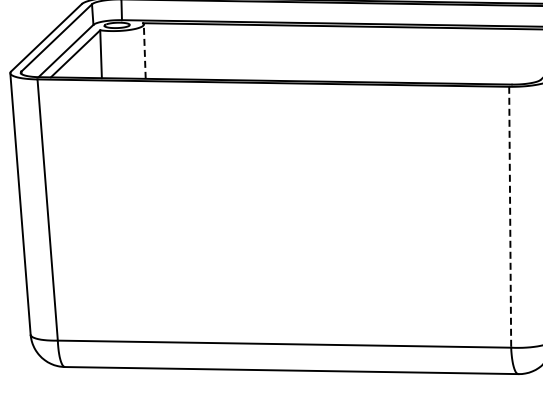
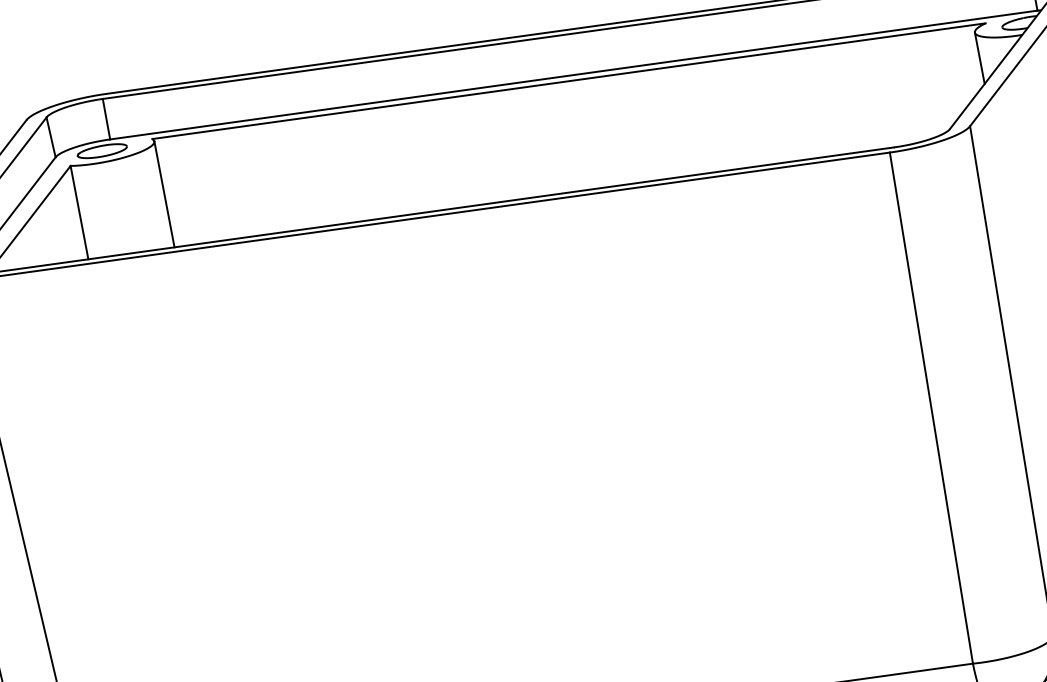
line: (144, 51) -> (163, 194), dashed -> solid
line: (510, 217) -> (932, 408), dashed -> solid

